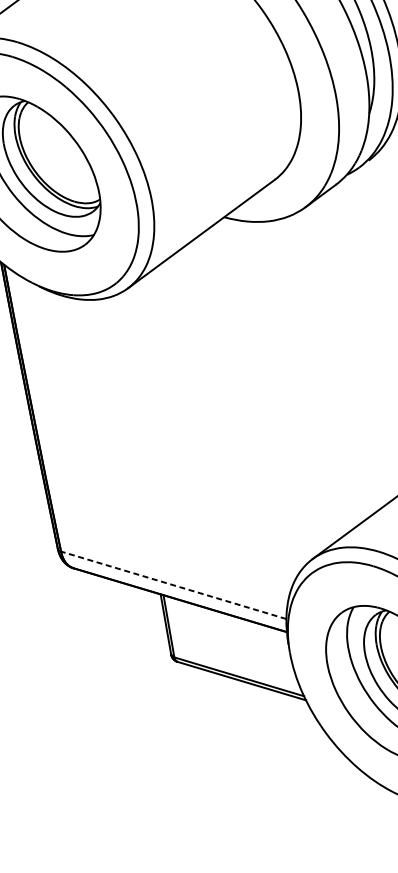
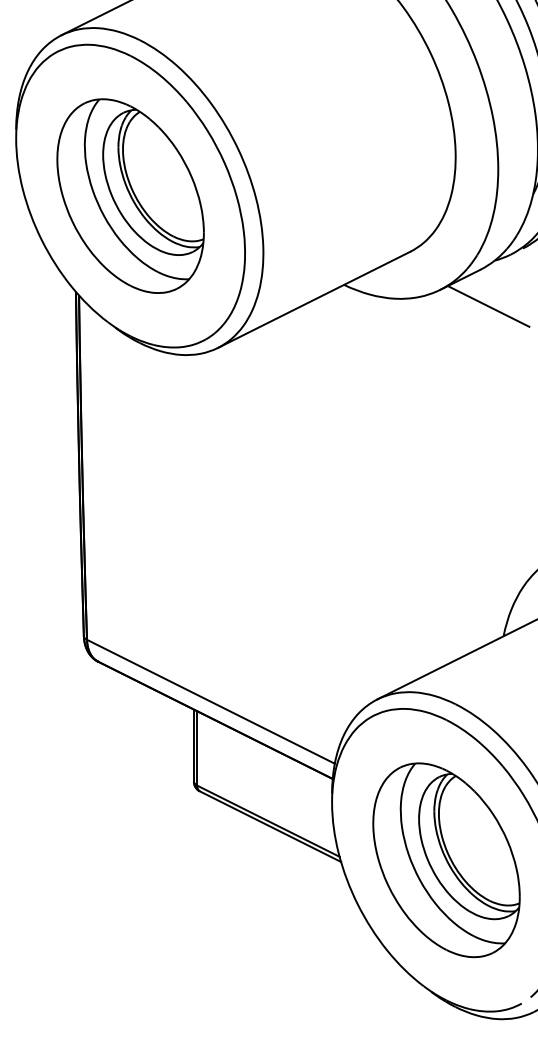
line: (348, 214) -> (488, 306), added
line: (173, 585) -> (210, 701), dashed -> solid

